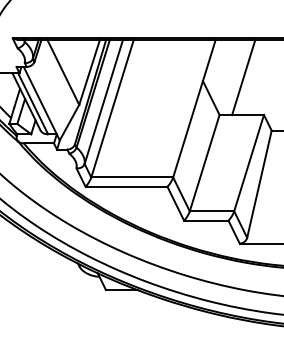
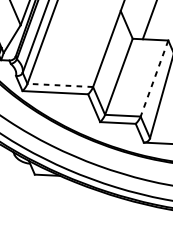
line: (248, 163) -> (154, 78), solid -> dashed
line: (132, 177) -> (60, 85), solid -> dashed

